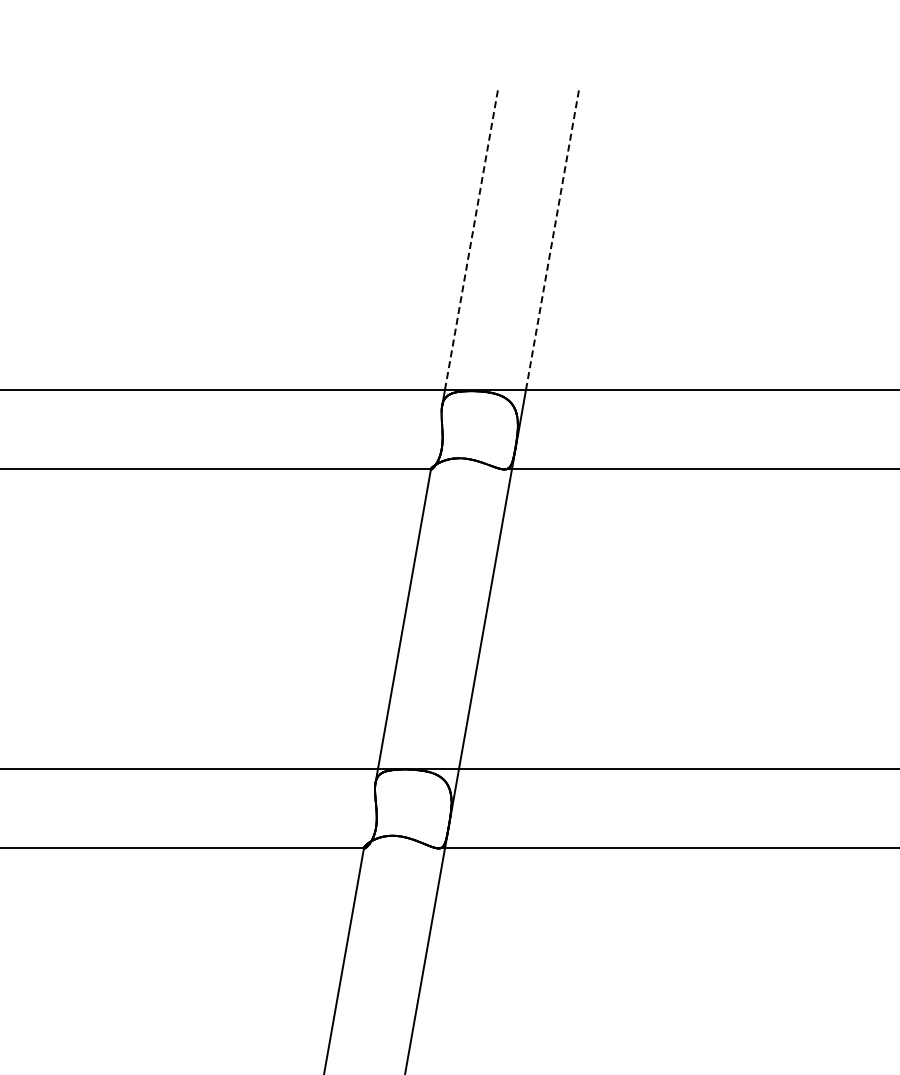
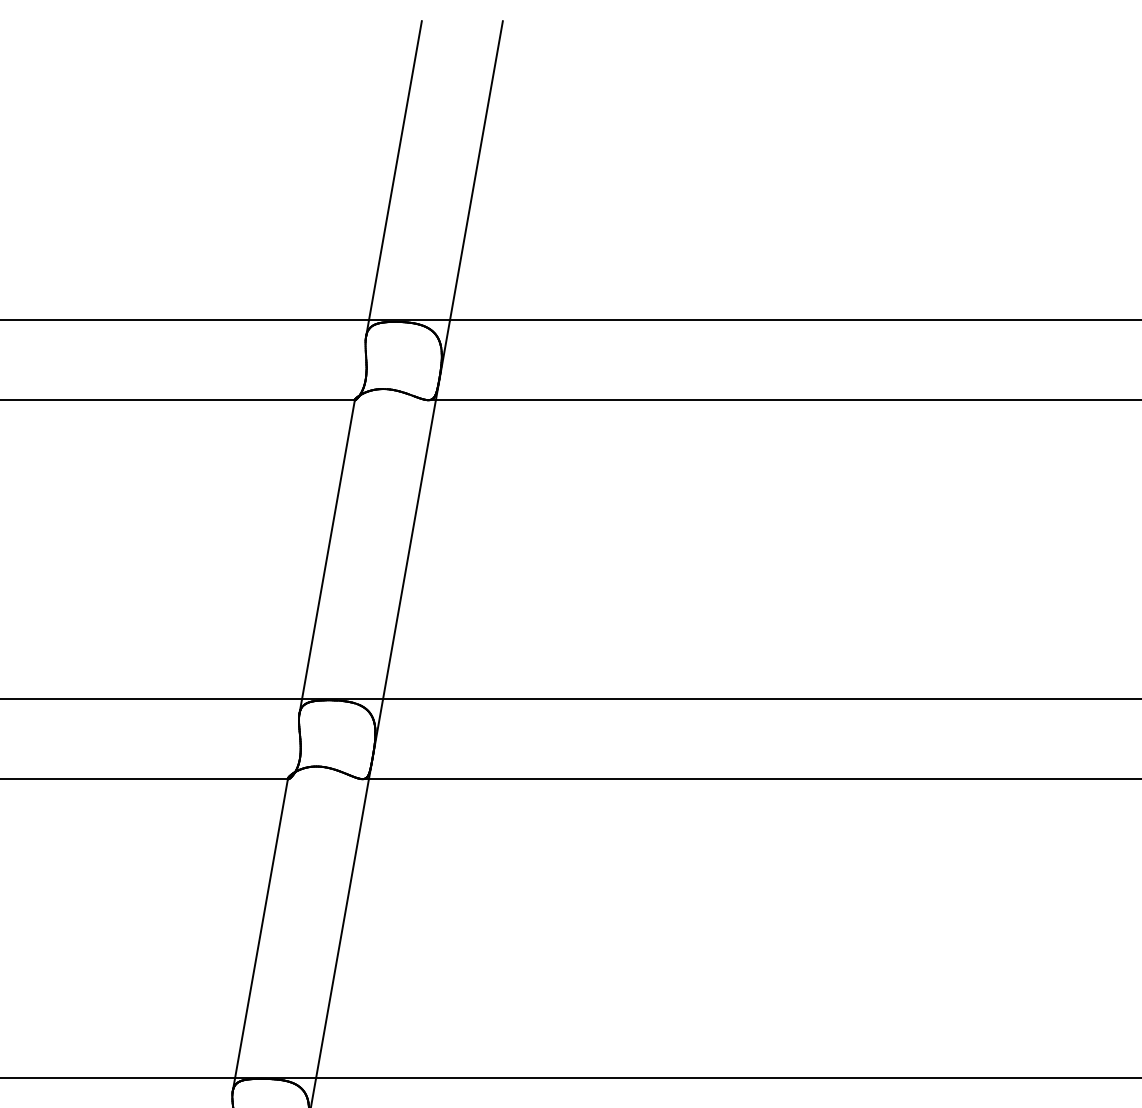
line: (471, 239) -> (395, 170), dashed -> solid
line: (552, 239) -> (476, 170), dashed -> solid

